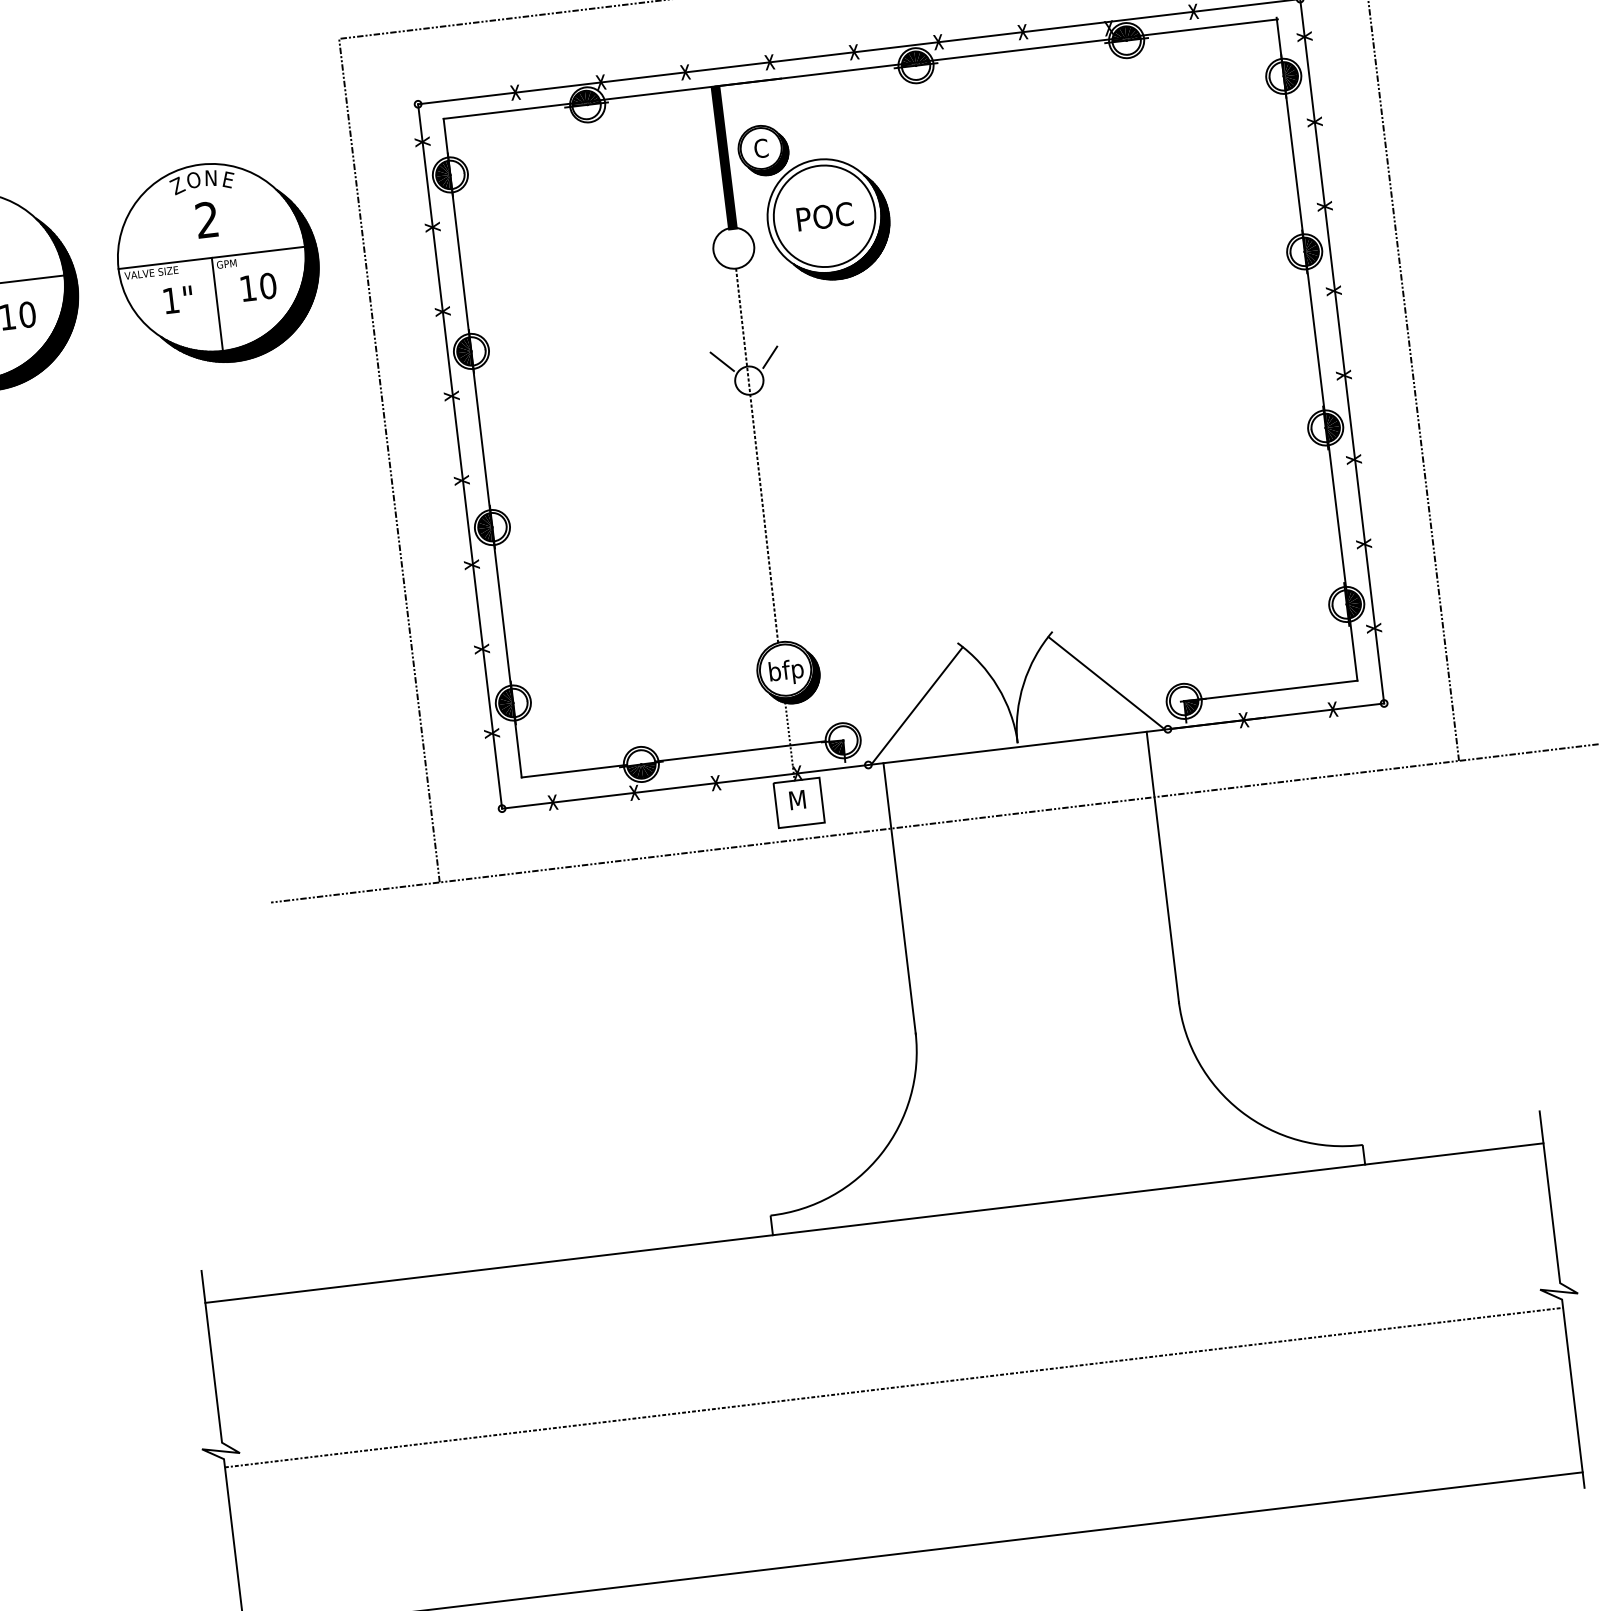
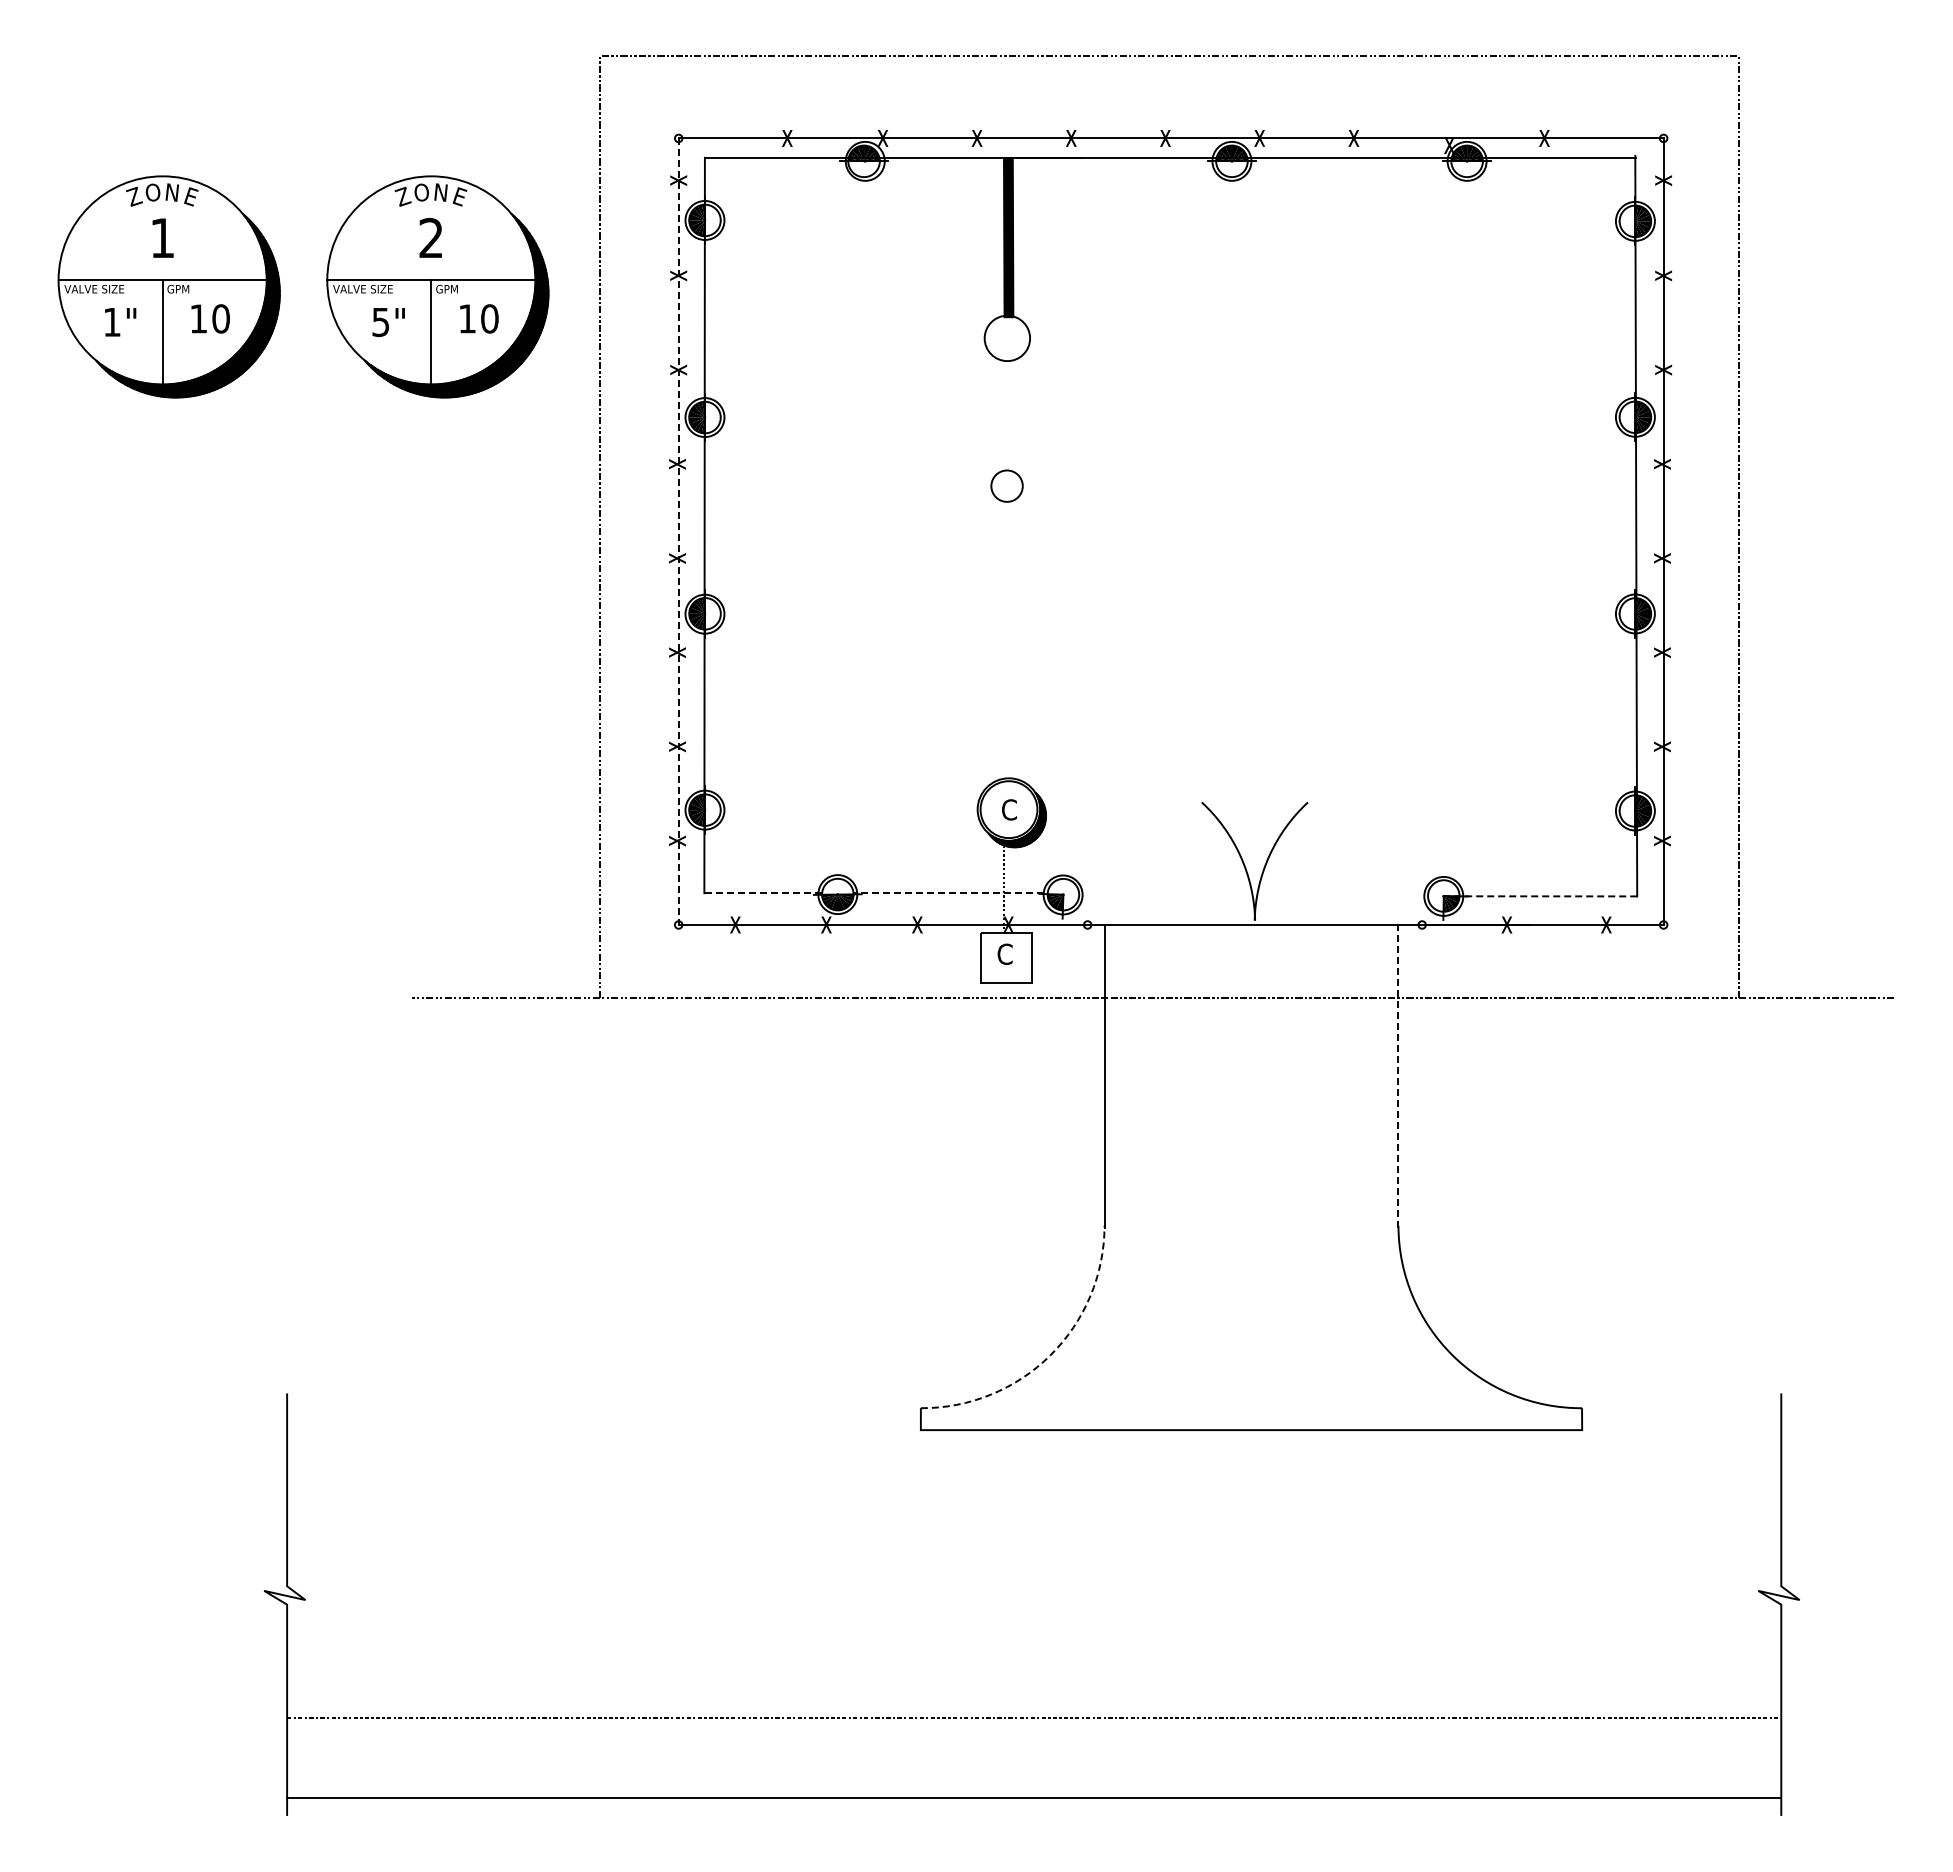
part: (815, 200) -> (1103, 296), removed
text: (170, 300) -> (380, 322), 1" -> 5"
line: (770, 357) -> (1033, 463), removed
line: (721, 361) -> (979, 461), removed
line: (756, 455) -> (1005, 569), removed
line: (460, 457) -> (678, 532), solid -> dashed
text: (786, 672) -> (1009, 812), bfp -> C
line: (1106, 682) -> (1360, 865), removed
line: (1269, 691) -> (1538, 896), solid -> dashed
line: (917, 705) -> (1149, 865), removed
line: (740, 751) -> (948, 893), solid -> dashed
line: (574, 771) -> (763, 893), solid -> dashed
text: (796, 799) -> (1004, 953), M -> C
line: (1162, 867) -> (1398, 1076), solid -> dashed
arc: (881, 1154) -> (1050, 1355), solid -> dashed
line: (1454, 1154) -> (1681, 1430), removed
line: (488, 1269) -> (603, 1430), removed
line: (894, 1387) -> (1034, 1717), moved

